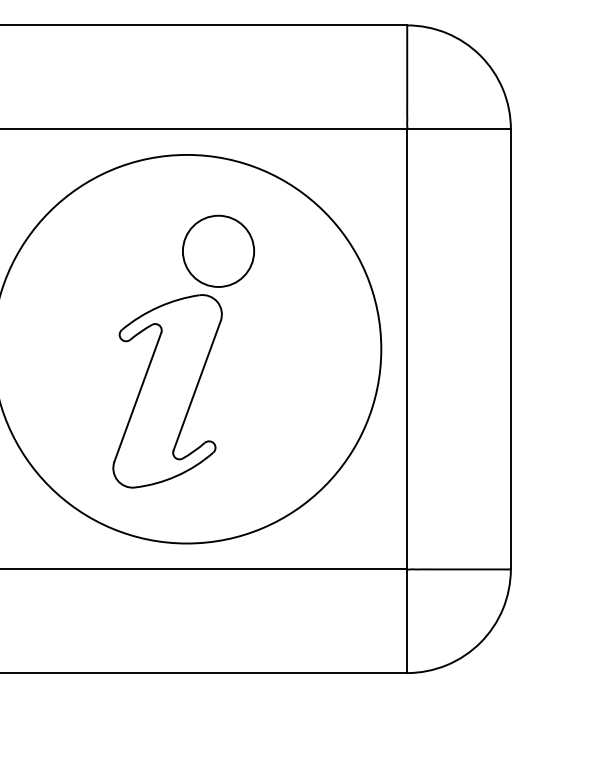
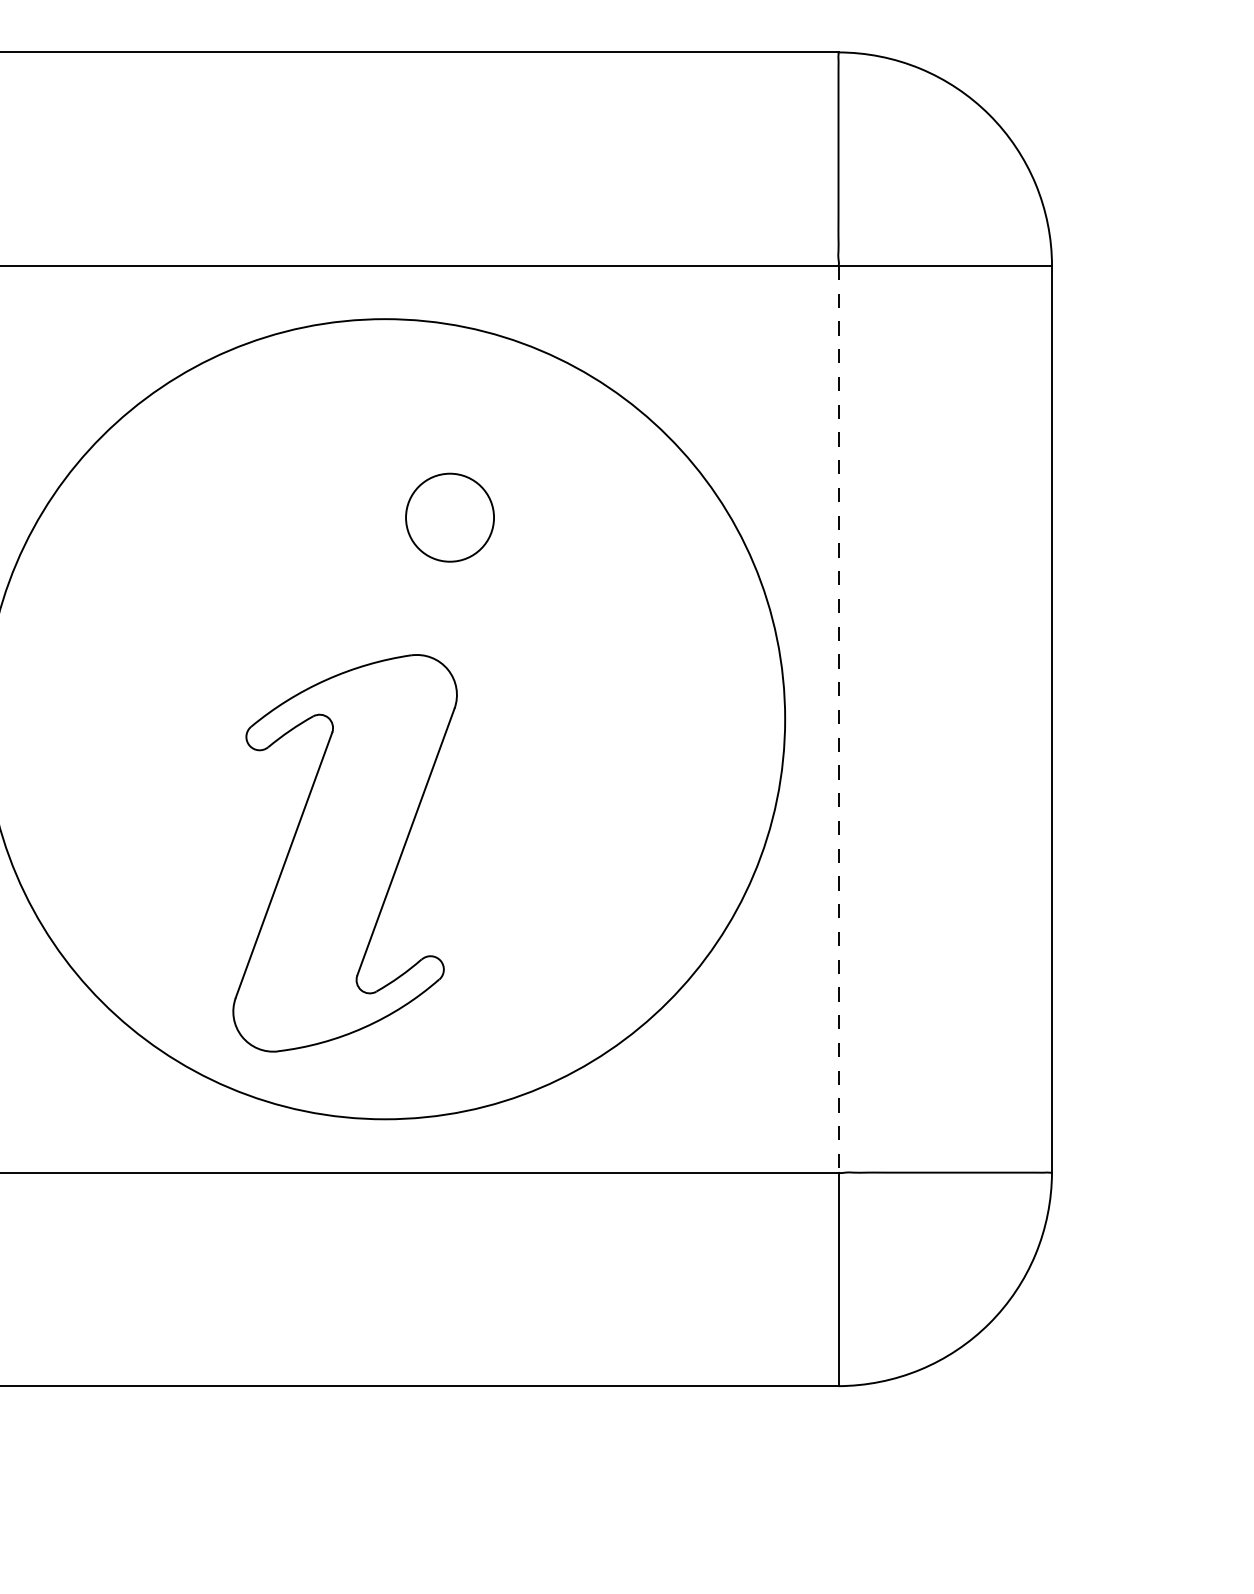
circle: (218, 250) -> (449, 515), size x0.6
line: (407, 349) -> (839, 719), solid -> dashed
part: (167, 391) -> (344, 853), moved

